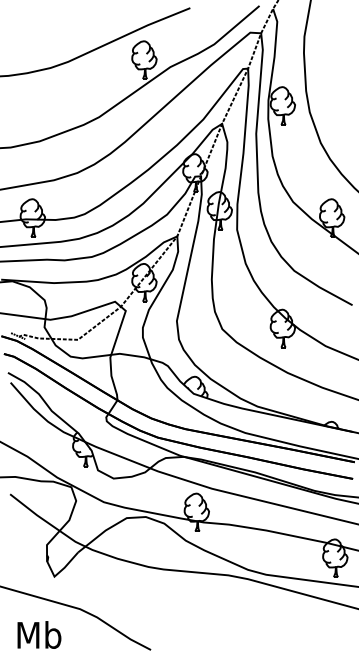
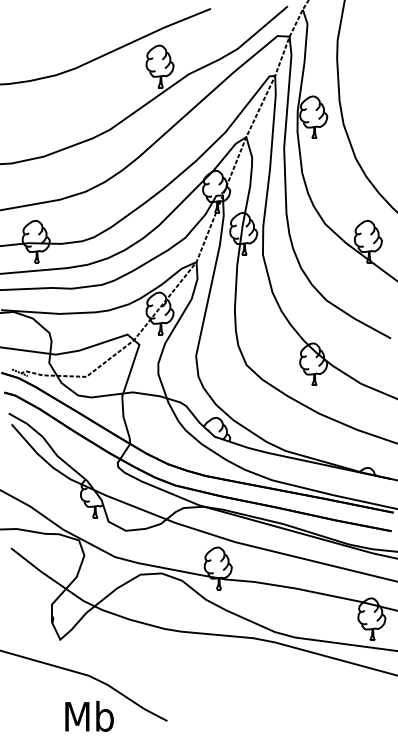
text: (39, 635) -> (89, 716), moved

